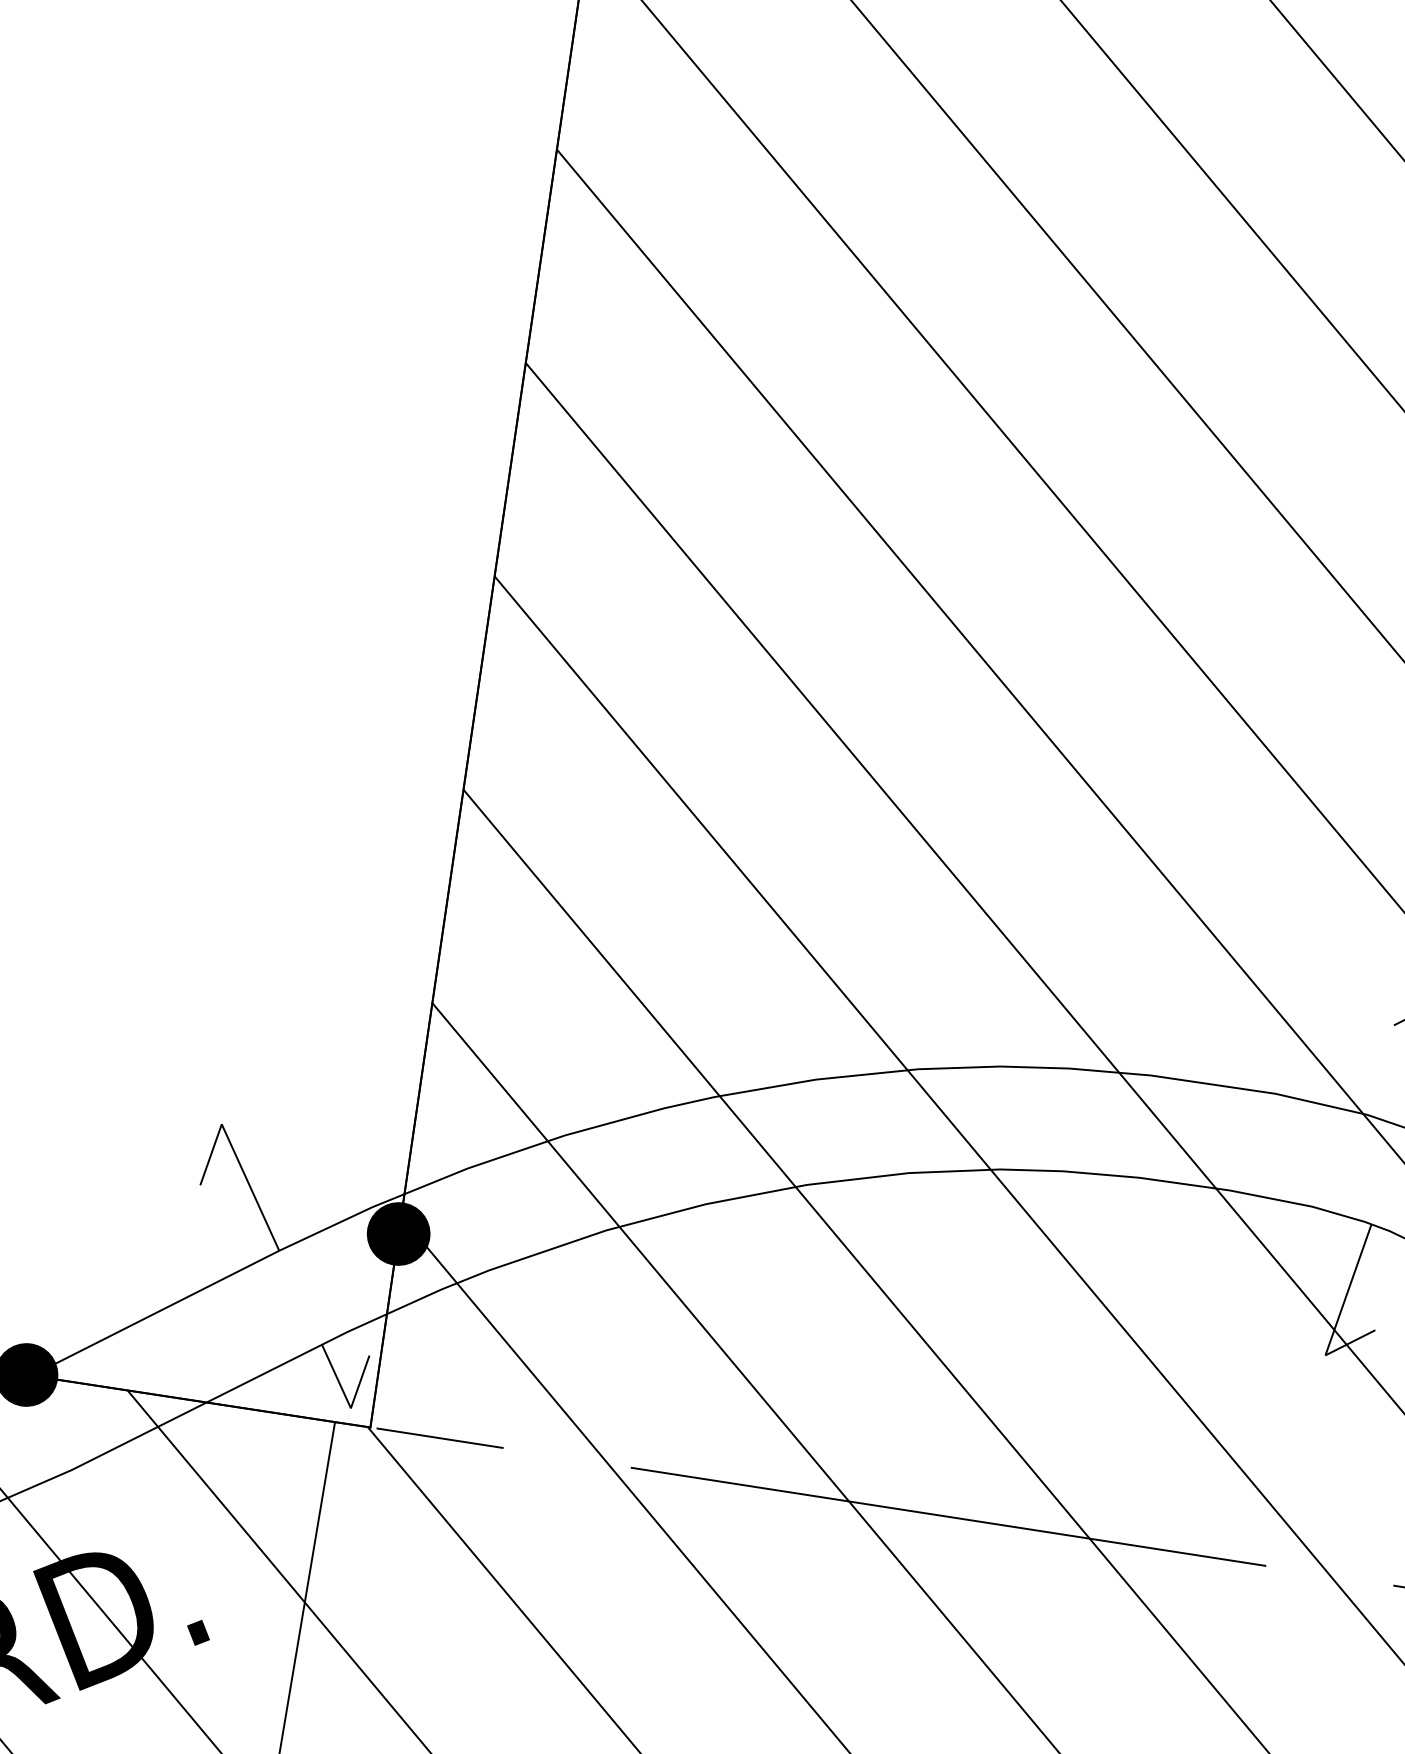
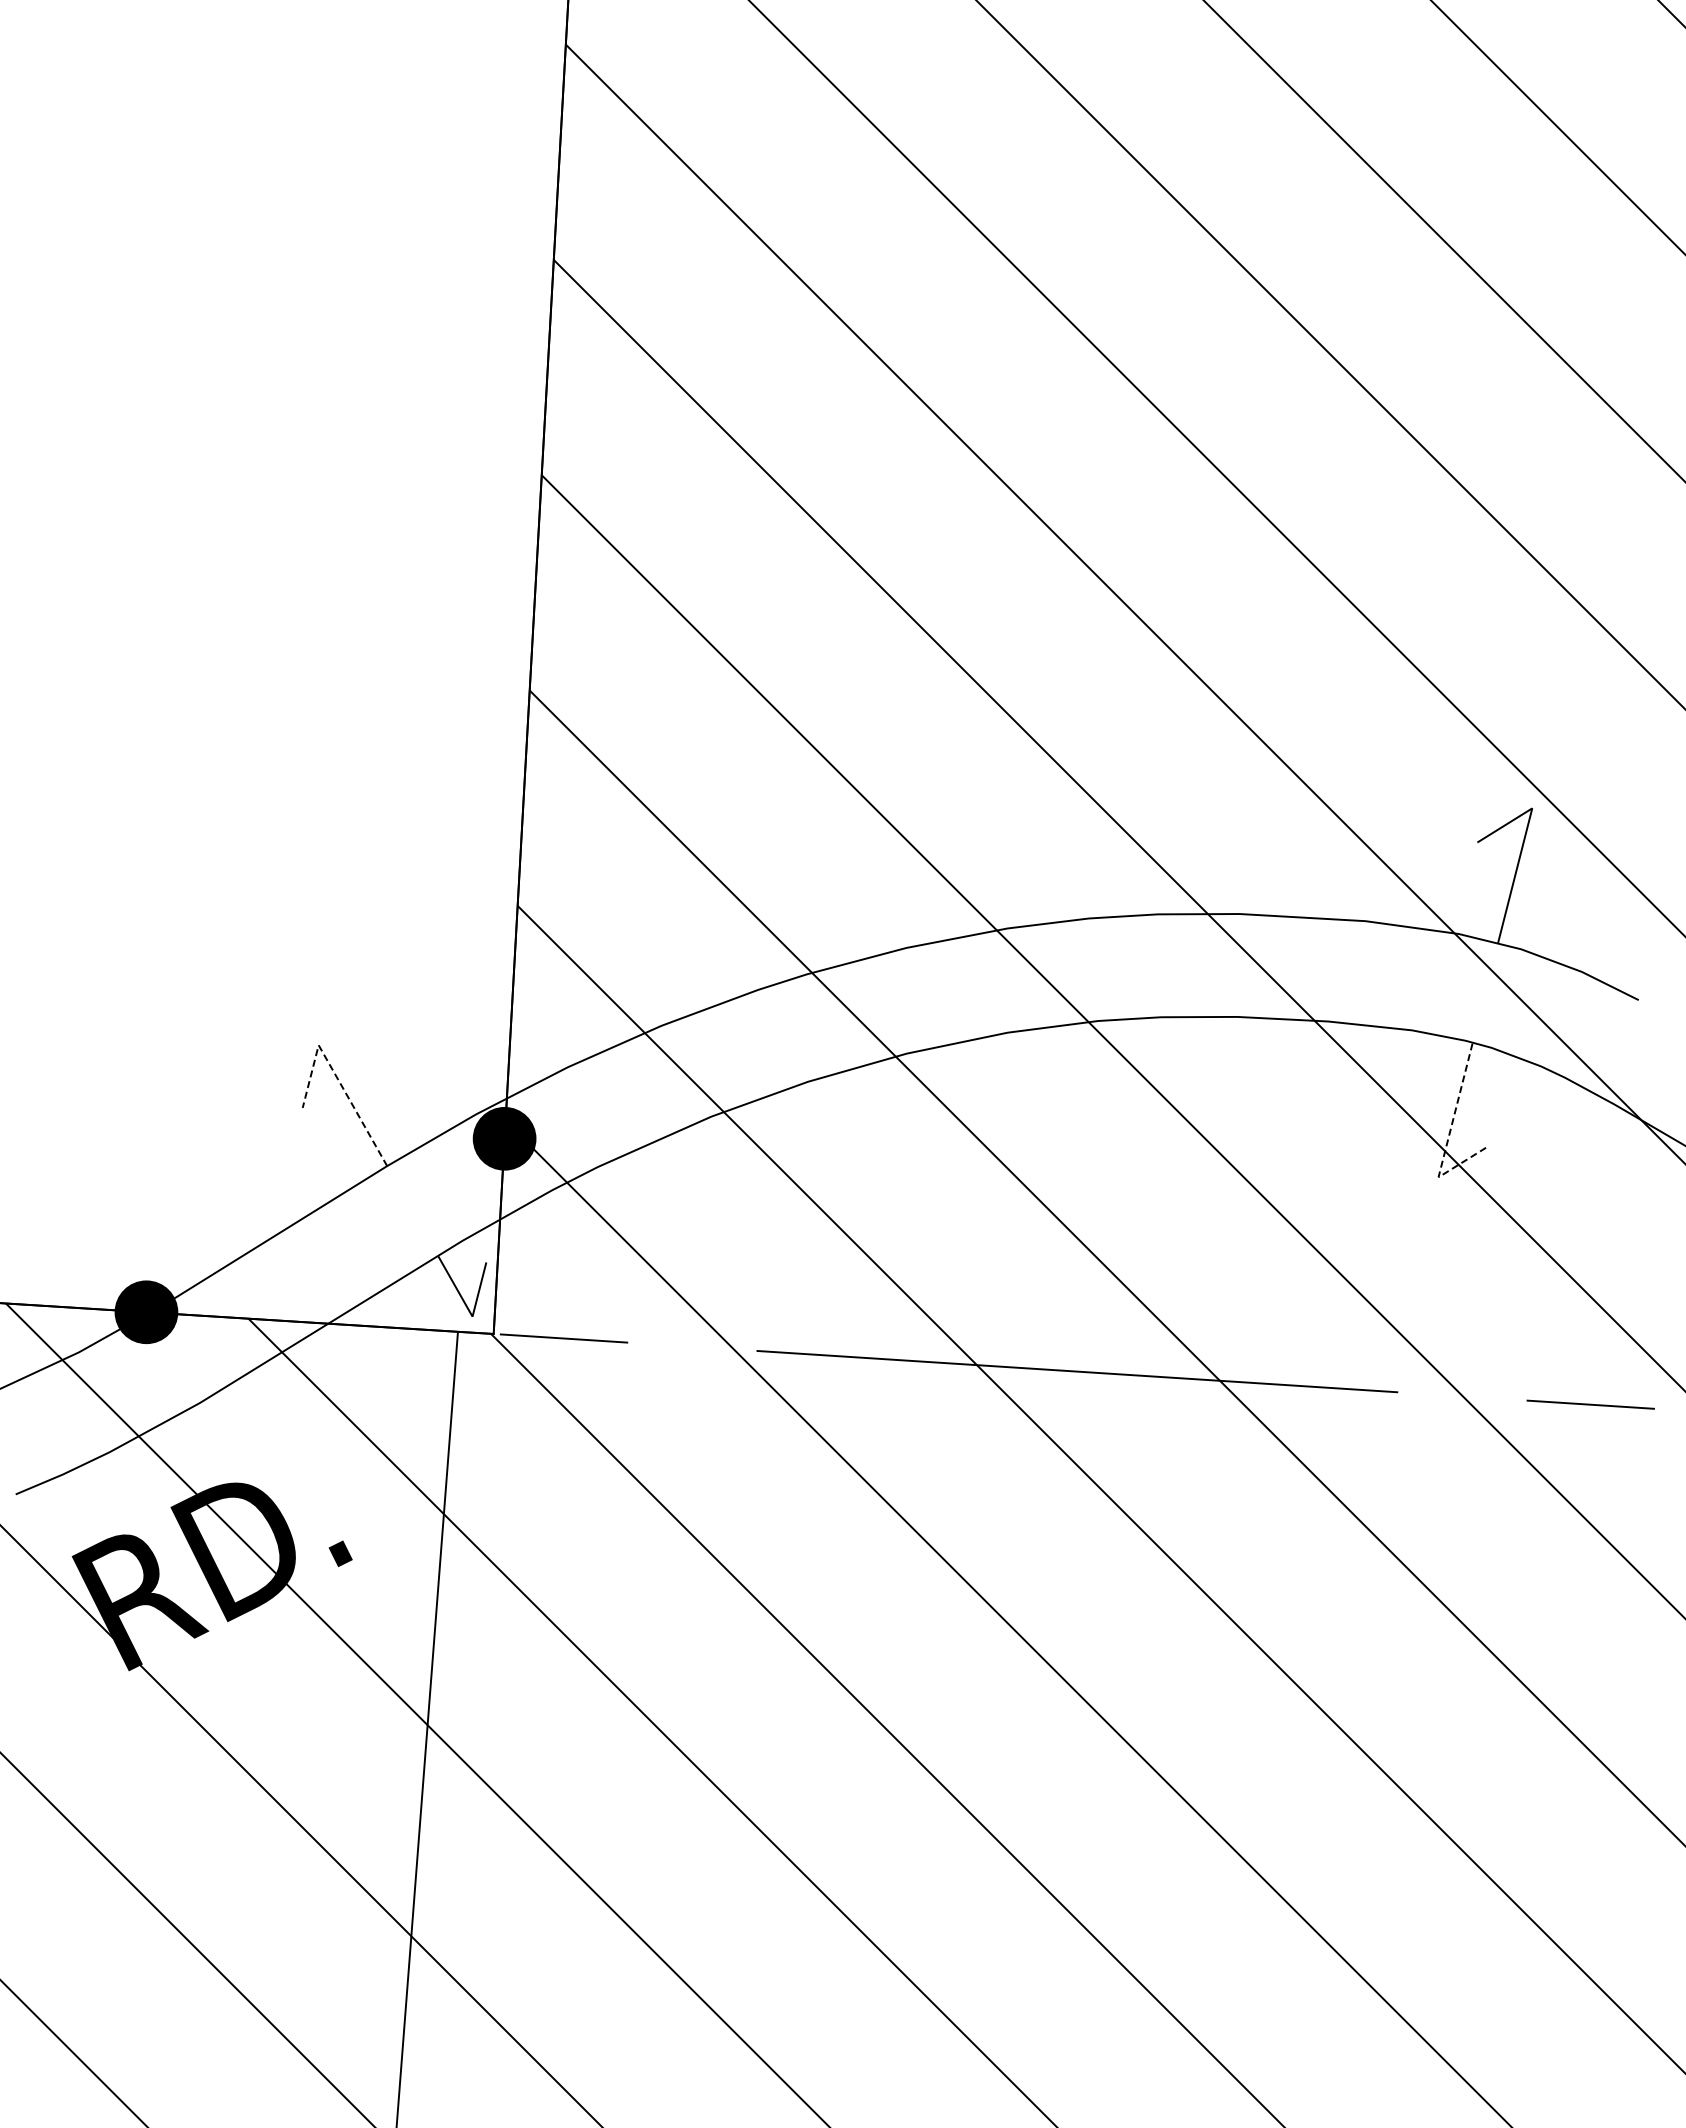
line: (236, 1157) -> (336, 1076), solid -> dashed
line: (1338, 1316) -> (1448, 1137), solid -> dashed

